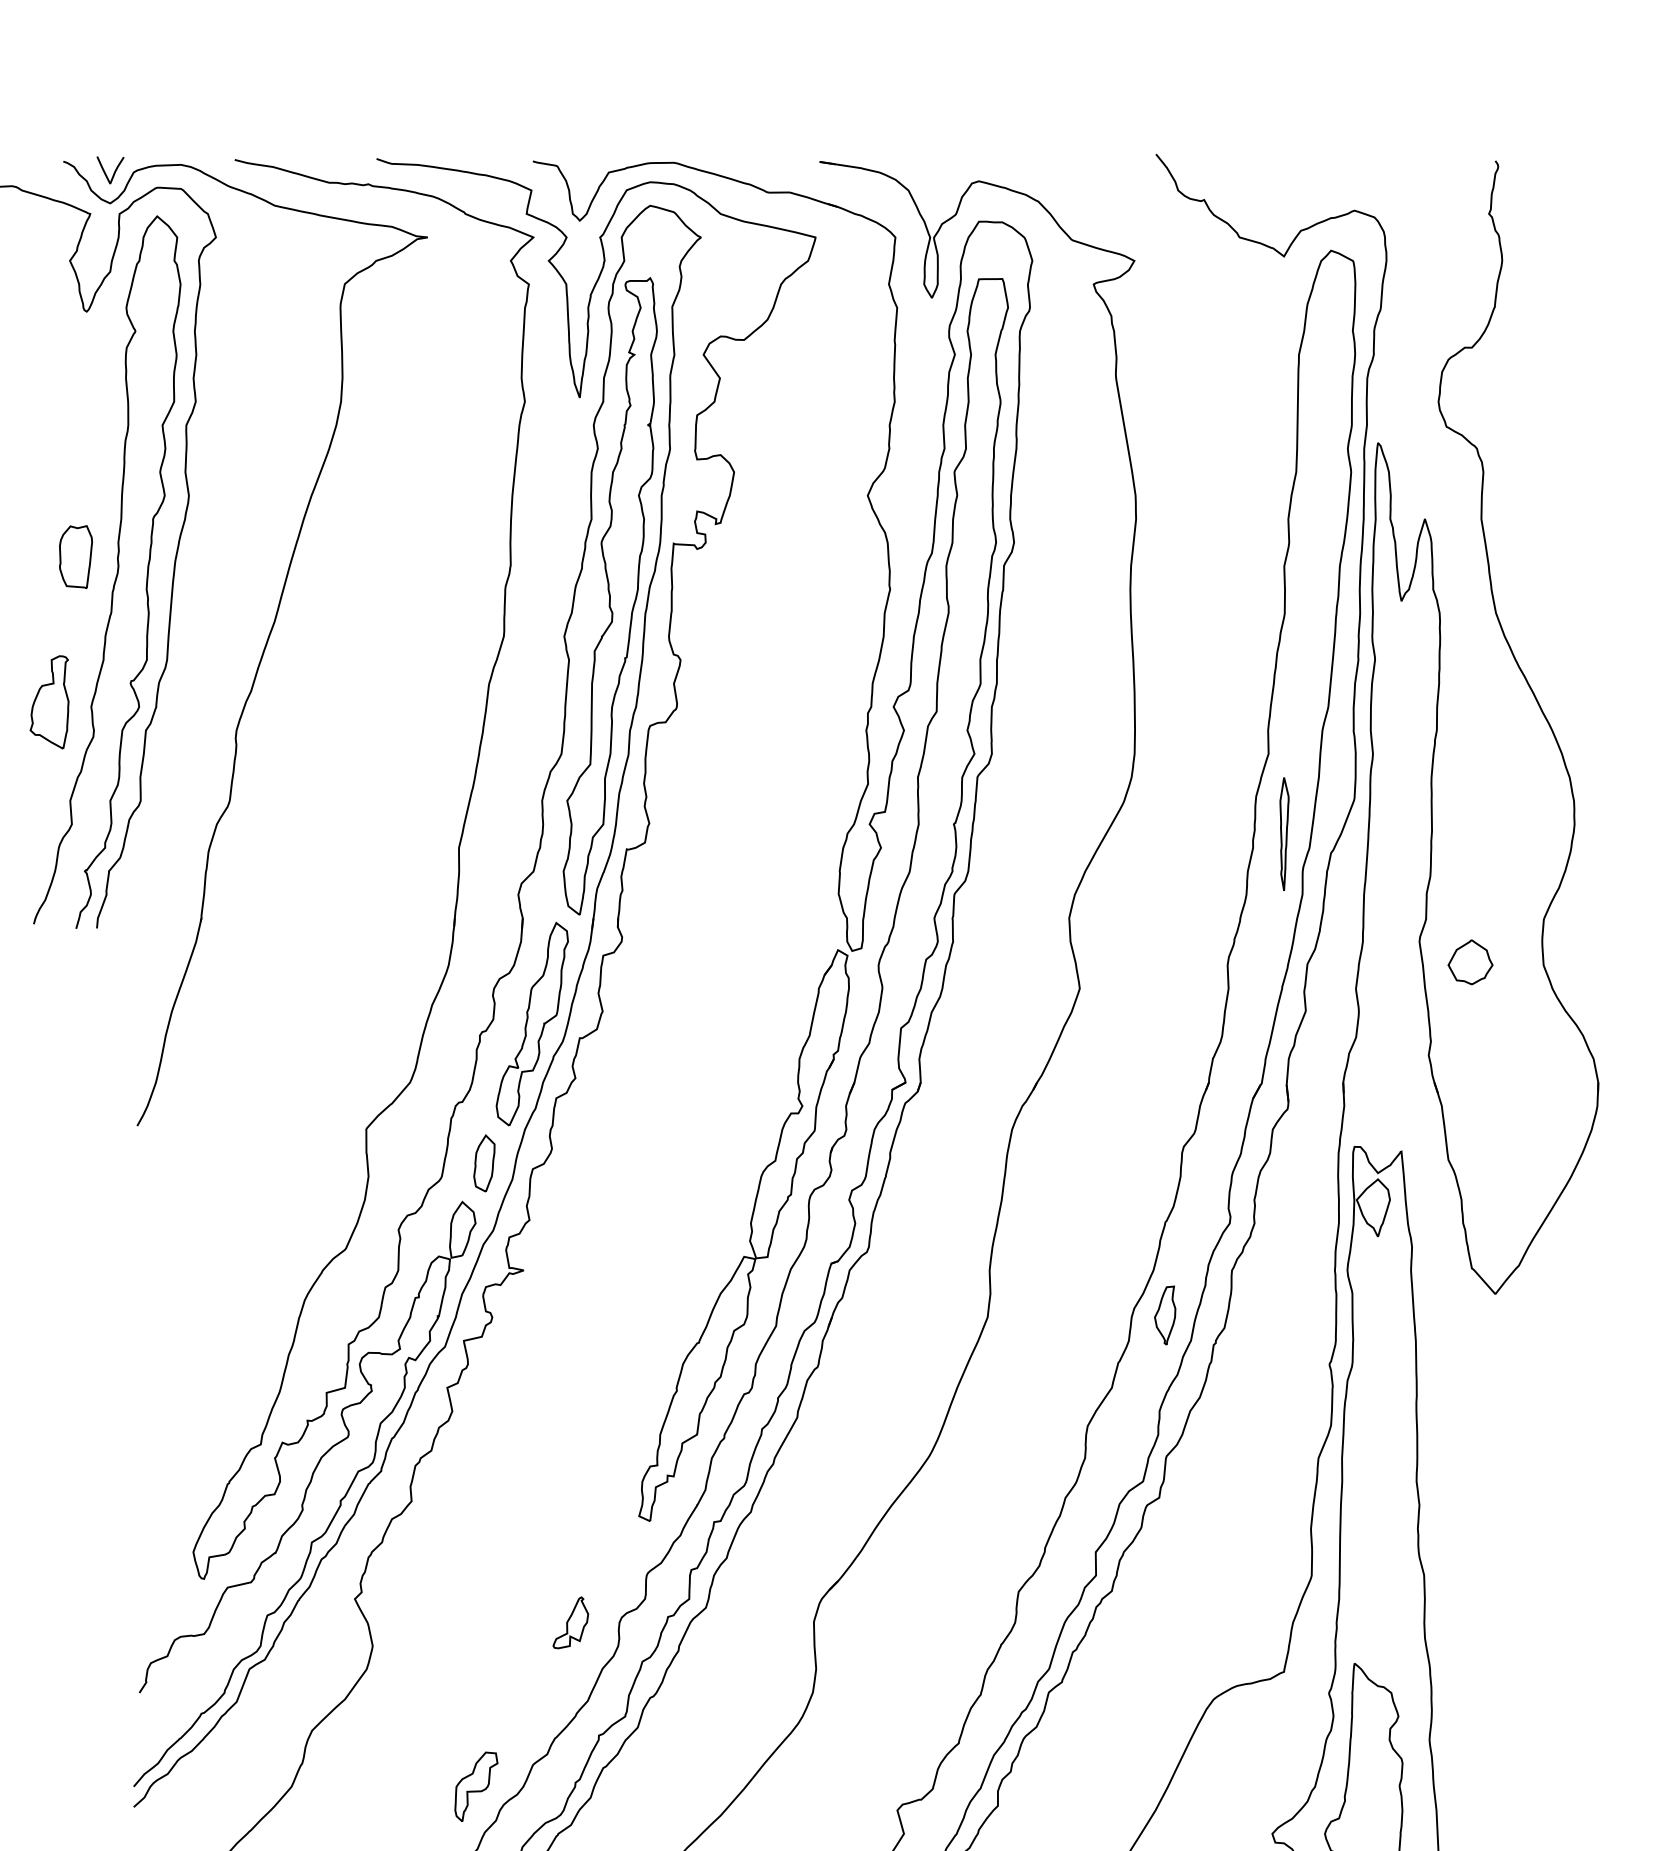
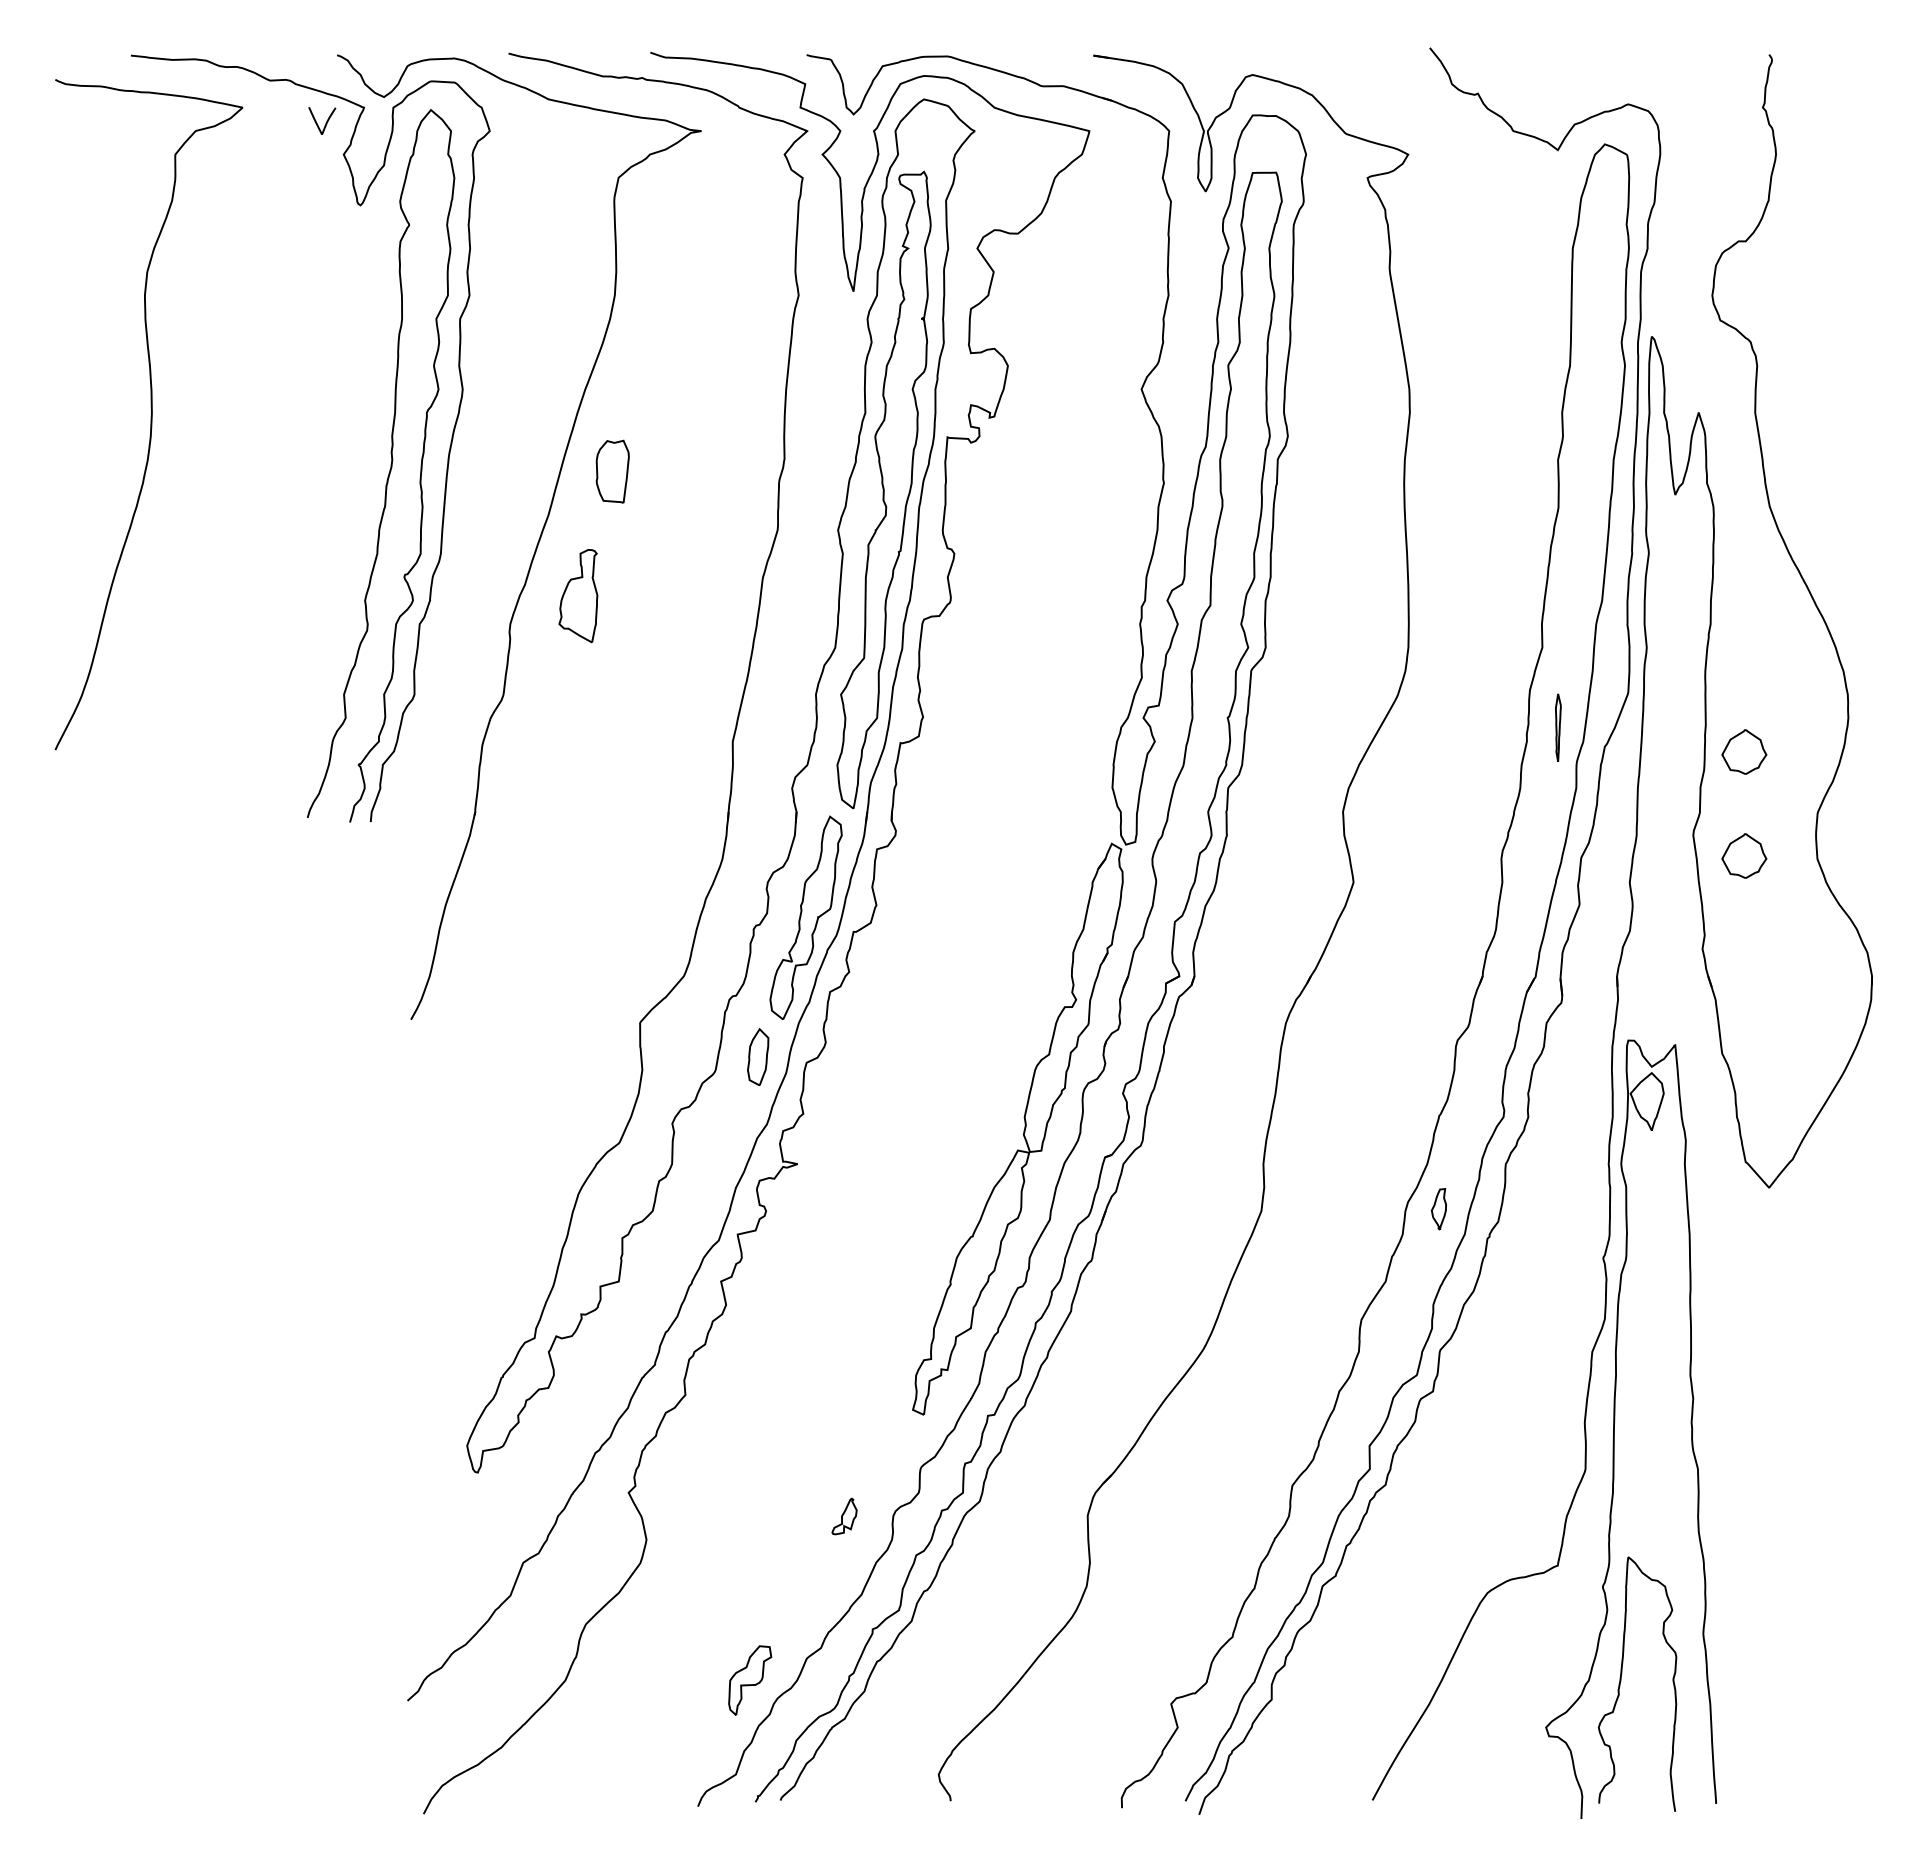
curve: (114, 170) -> (326, 121), moved
part: (75, 556) -> (612, 471), moved
part: (49, 702) -> (578, 596), moved
part: (1284, 833) -> (1558, 727), size x0.6
part: (1470, 857) -> (1744, 751), added
part: (1164, 1315) -> (1438, 1209), size x0.7
part: (304, 1493) -> (578, 1387), removed
part: (570, 1622) -> (844, 1516), size x0.7

